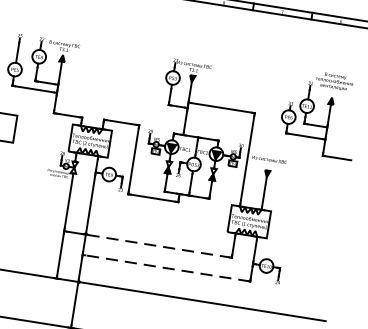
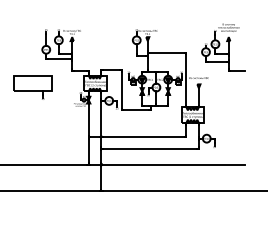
line: (159, 247) -> (144, 137), dashed -> solid
line: (167, 267) -> (150, 148), dashed -> solid

